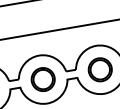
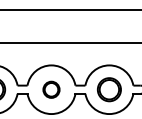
part: (43, 79) -> (51, 89), size x0.7

